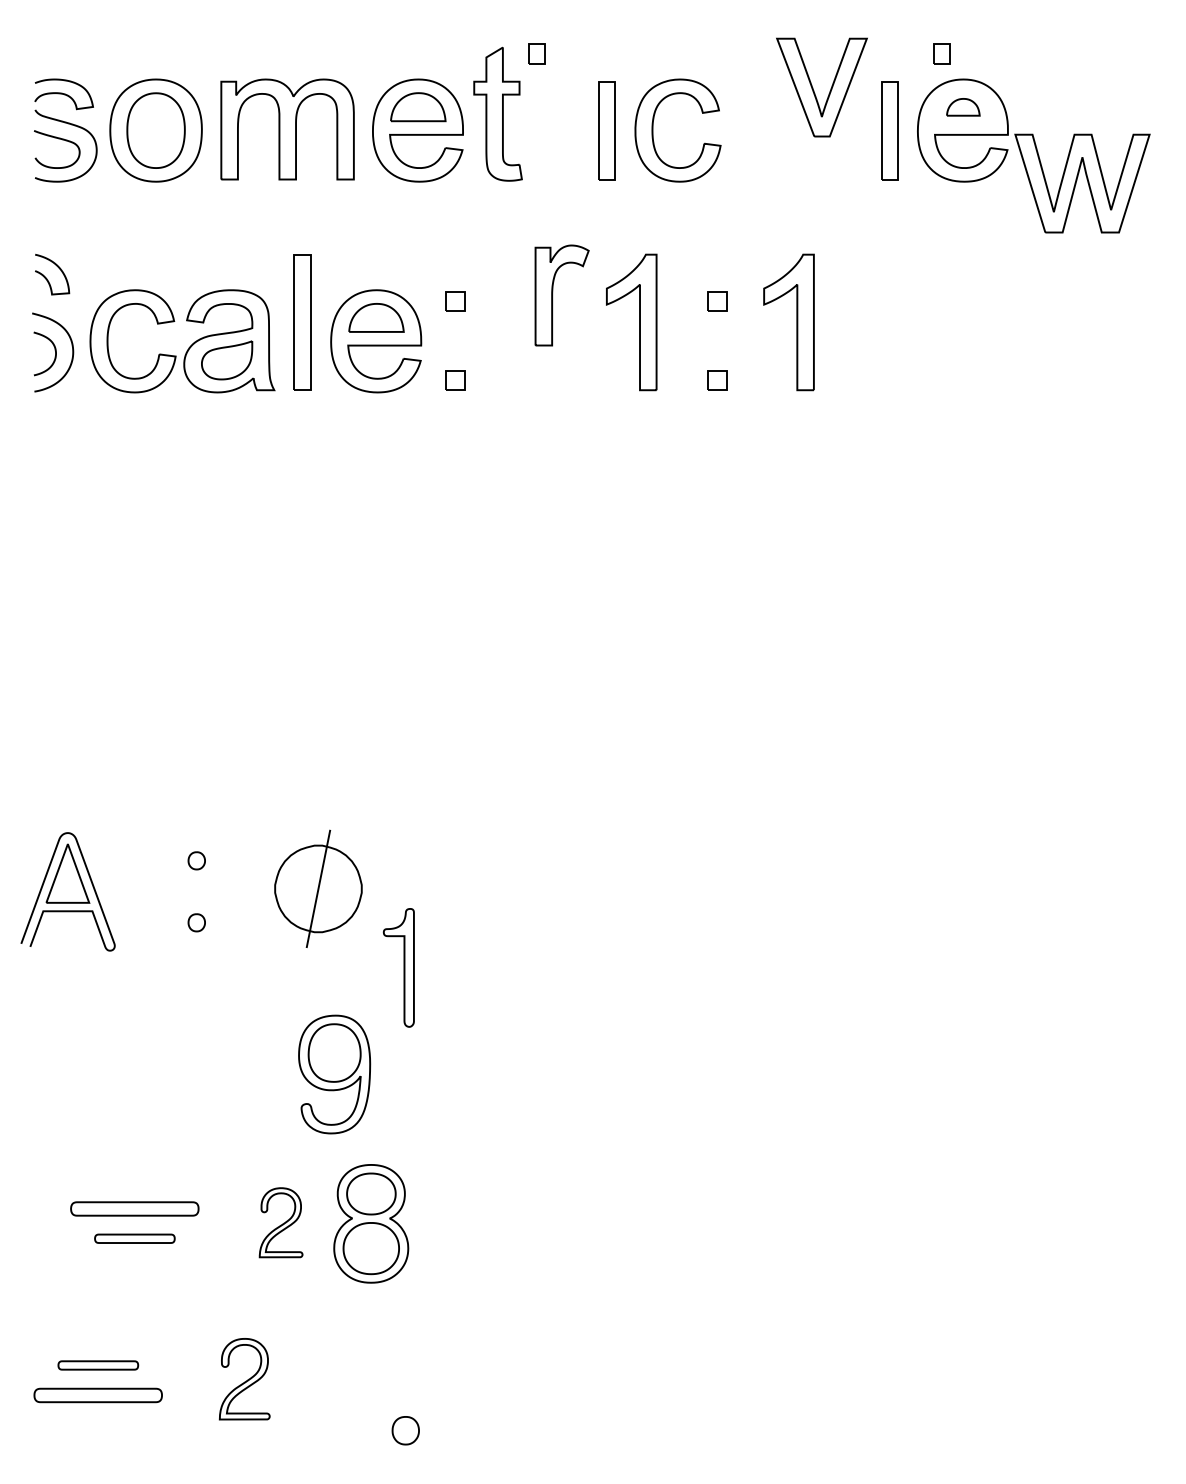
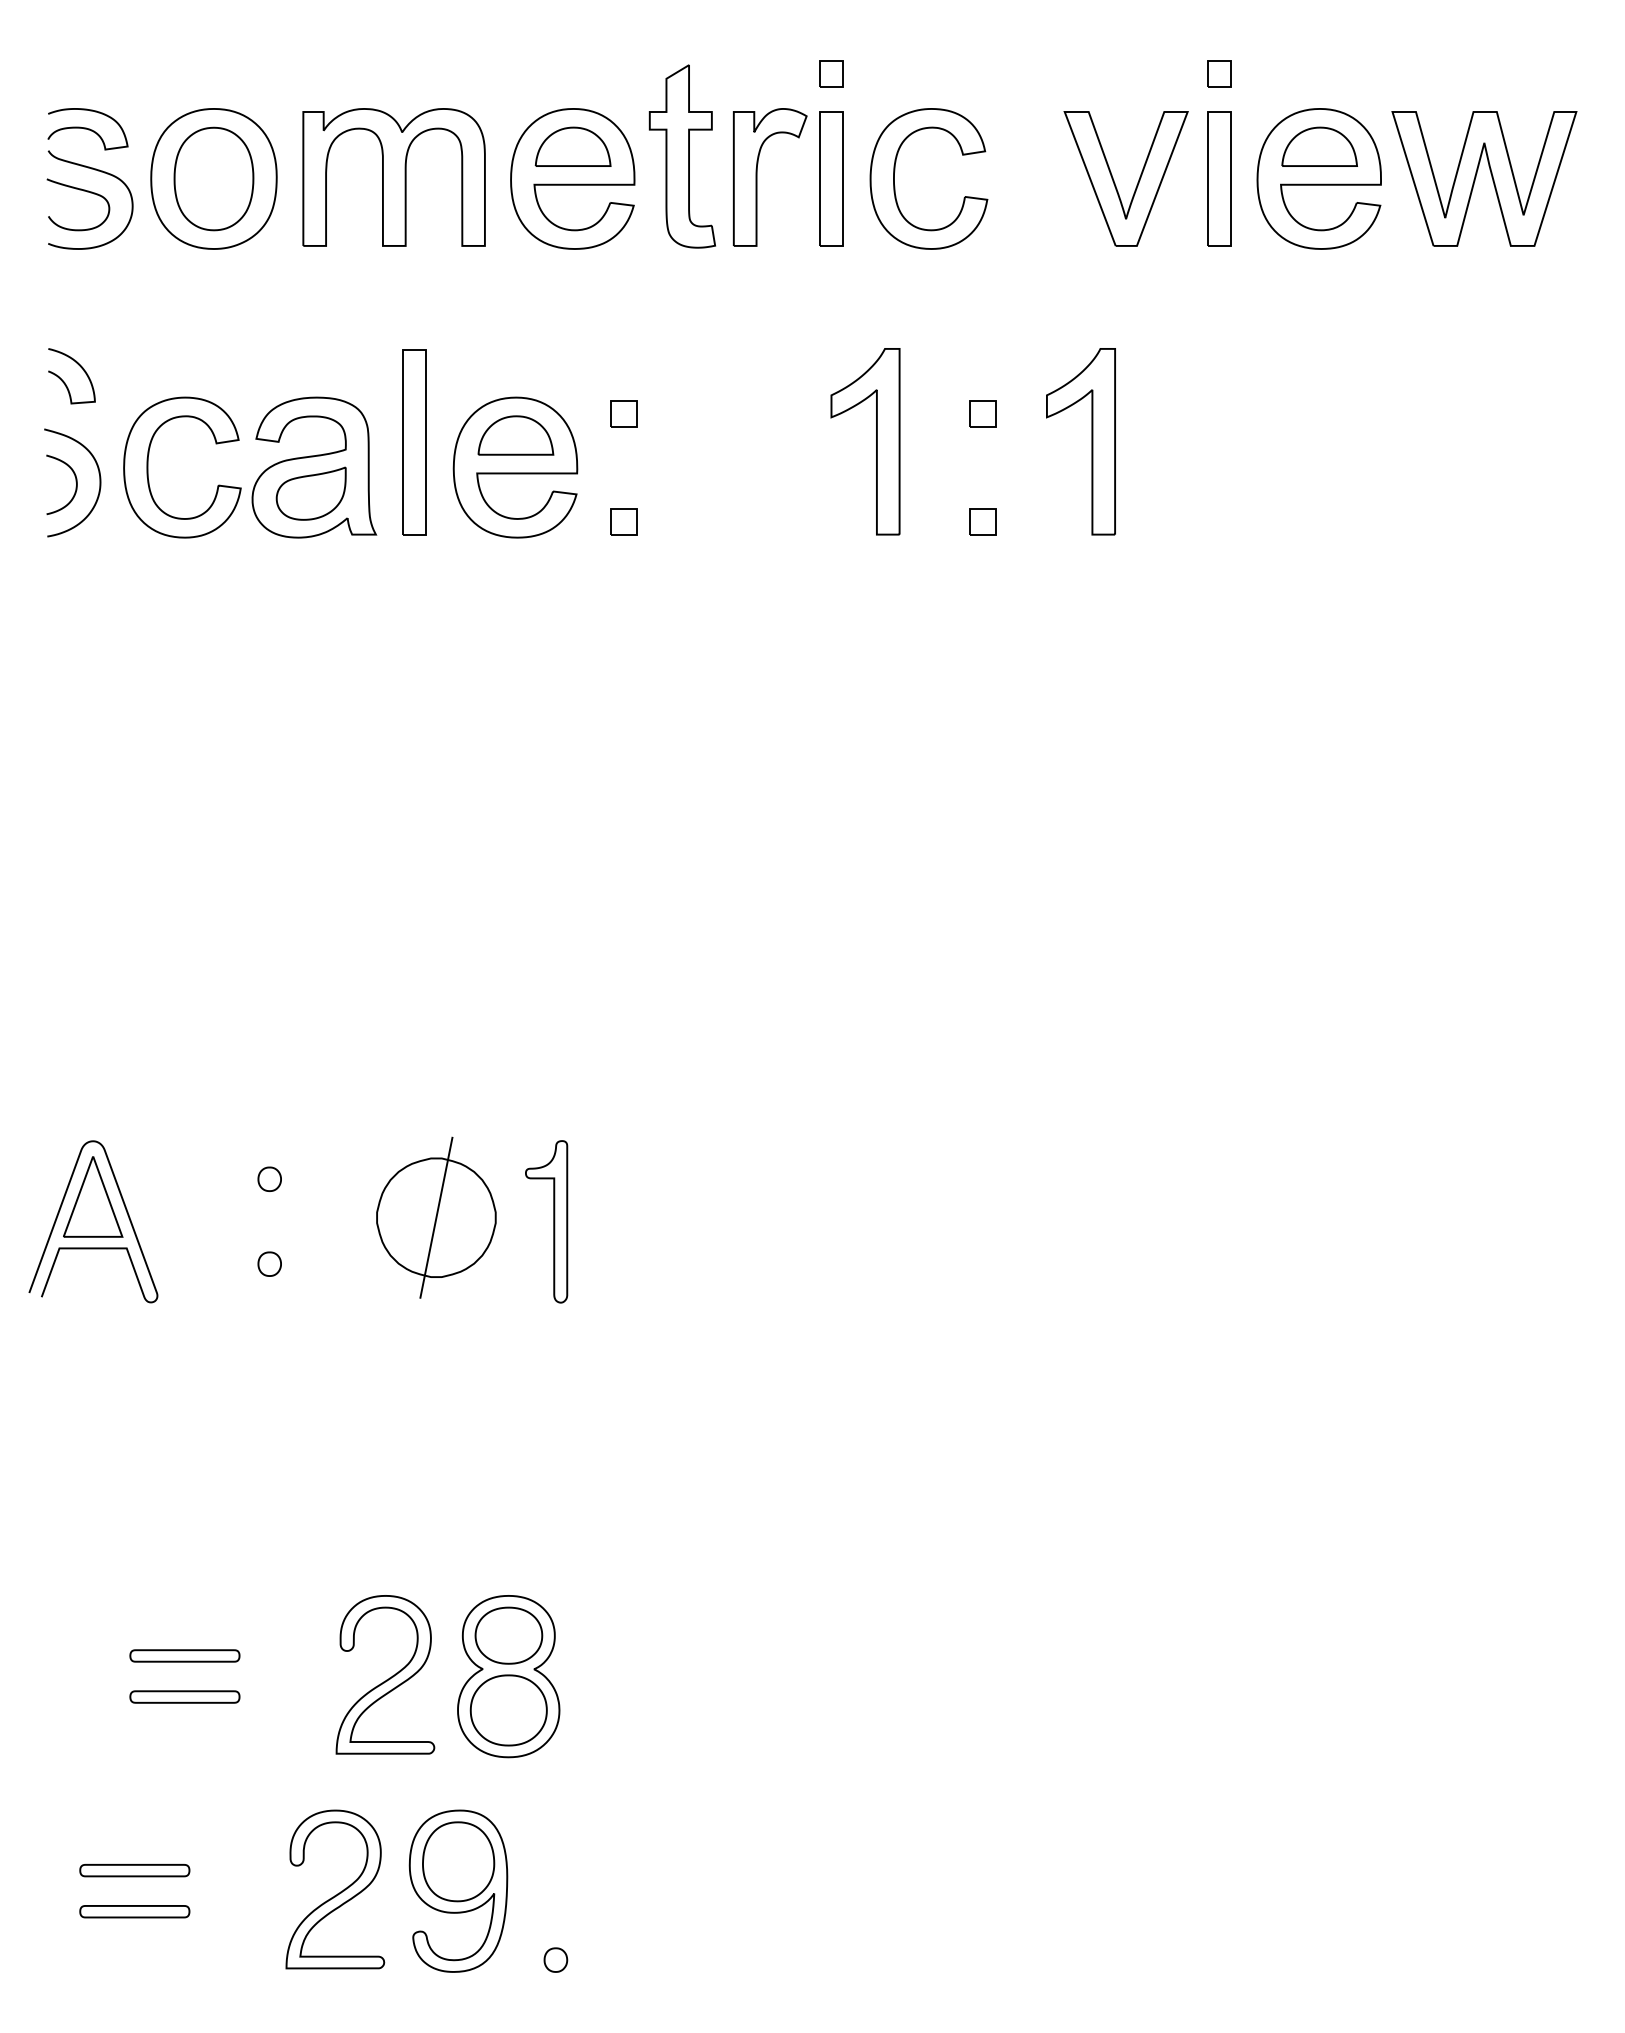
part: (536, 53) -> (830, 73), moved
part: (941, 53) -> (1218, 73), moved
part: (814, 90) -> (1115, 182), moved
part: (963, 107) -> (1320, 147), size x1.67
part: (1082, 183) -> (1484, 178), moved
part: (553, 293) -> (758, 174), moved
part: (398, 967) -> (546, 1221), moved
part: (334, 1074) -> (458, 1891), moved
part: (134, 1208) -> (184, 1655), size x0.62
part: (280, 1222) -> (384, 1674), size x1.67
part: (244, 1378) -> (335, 1888), size x1.43
part: (98, 1395) -> (135, 1911), size x0.62
part: (405, 1430) -> (555, 1959), size x0.62

